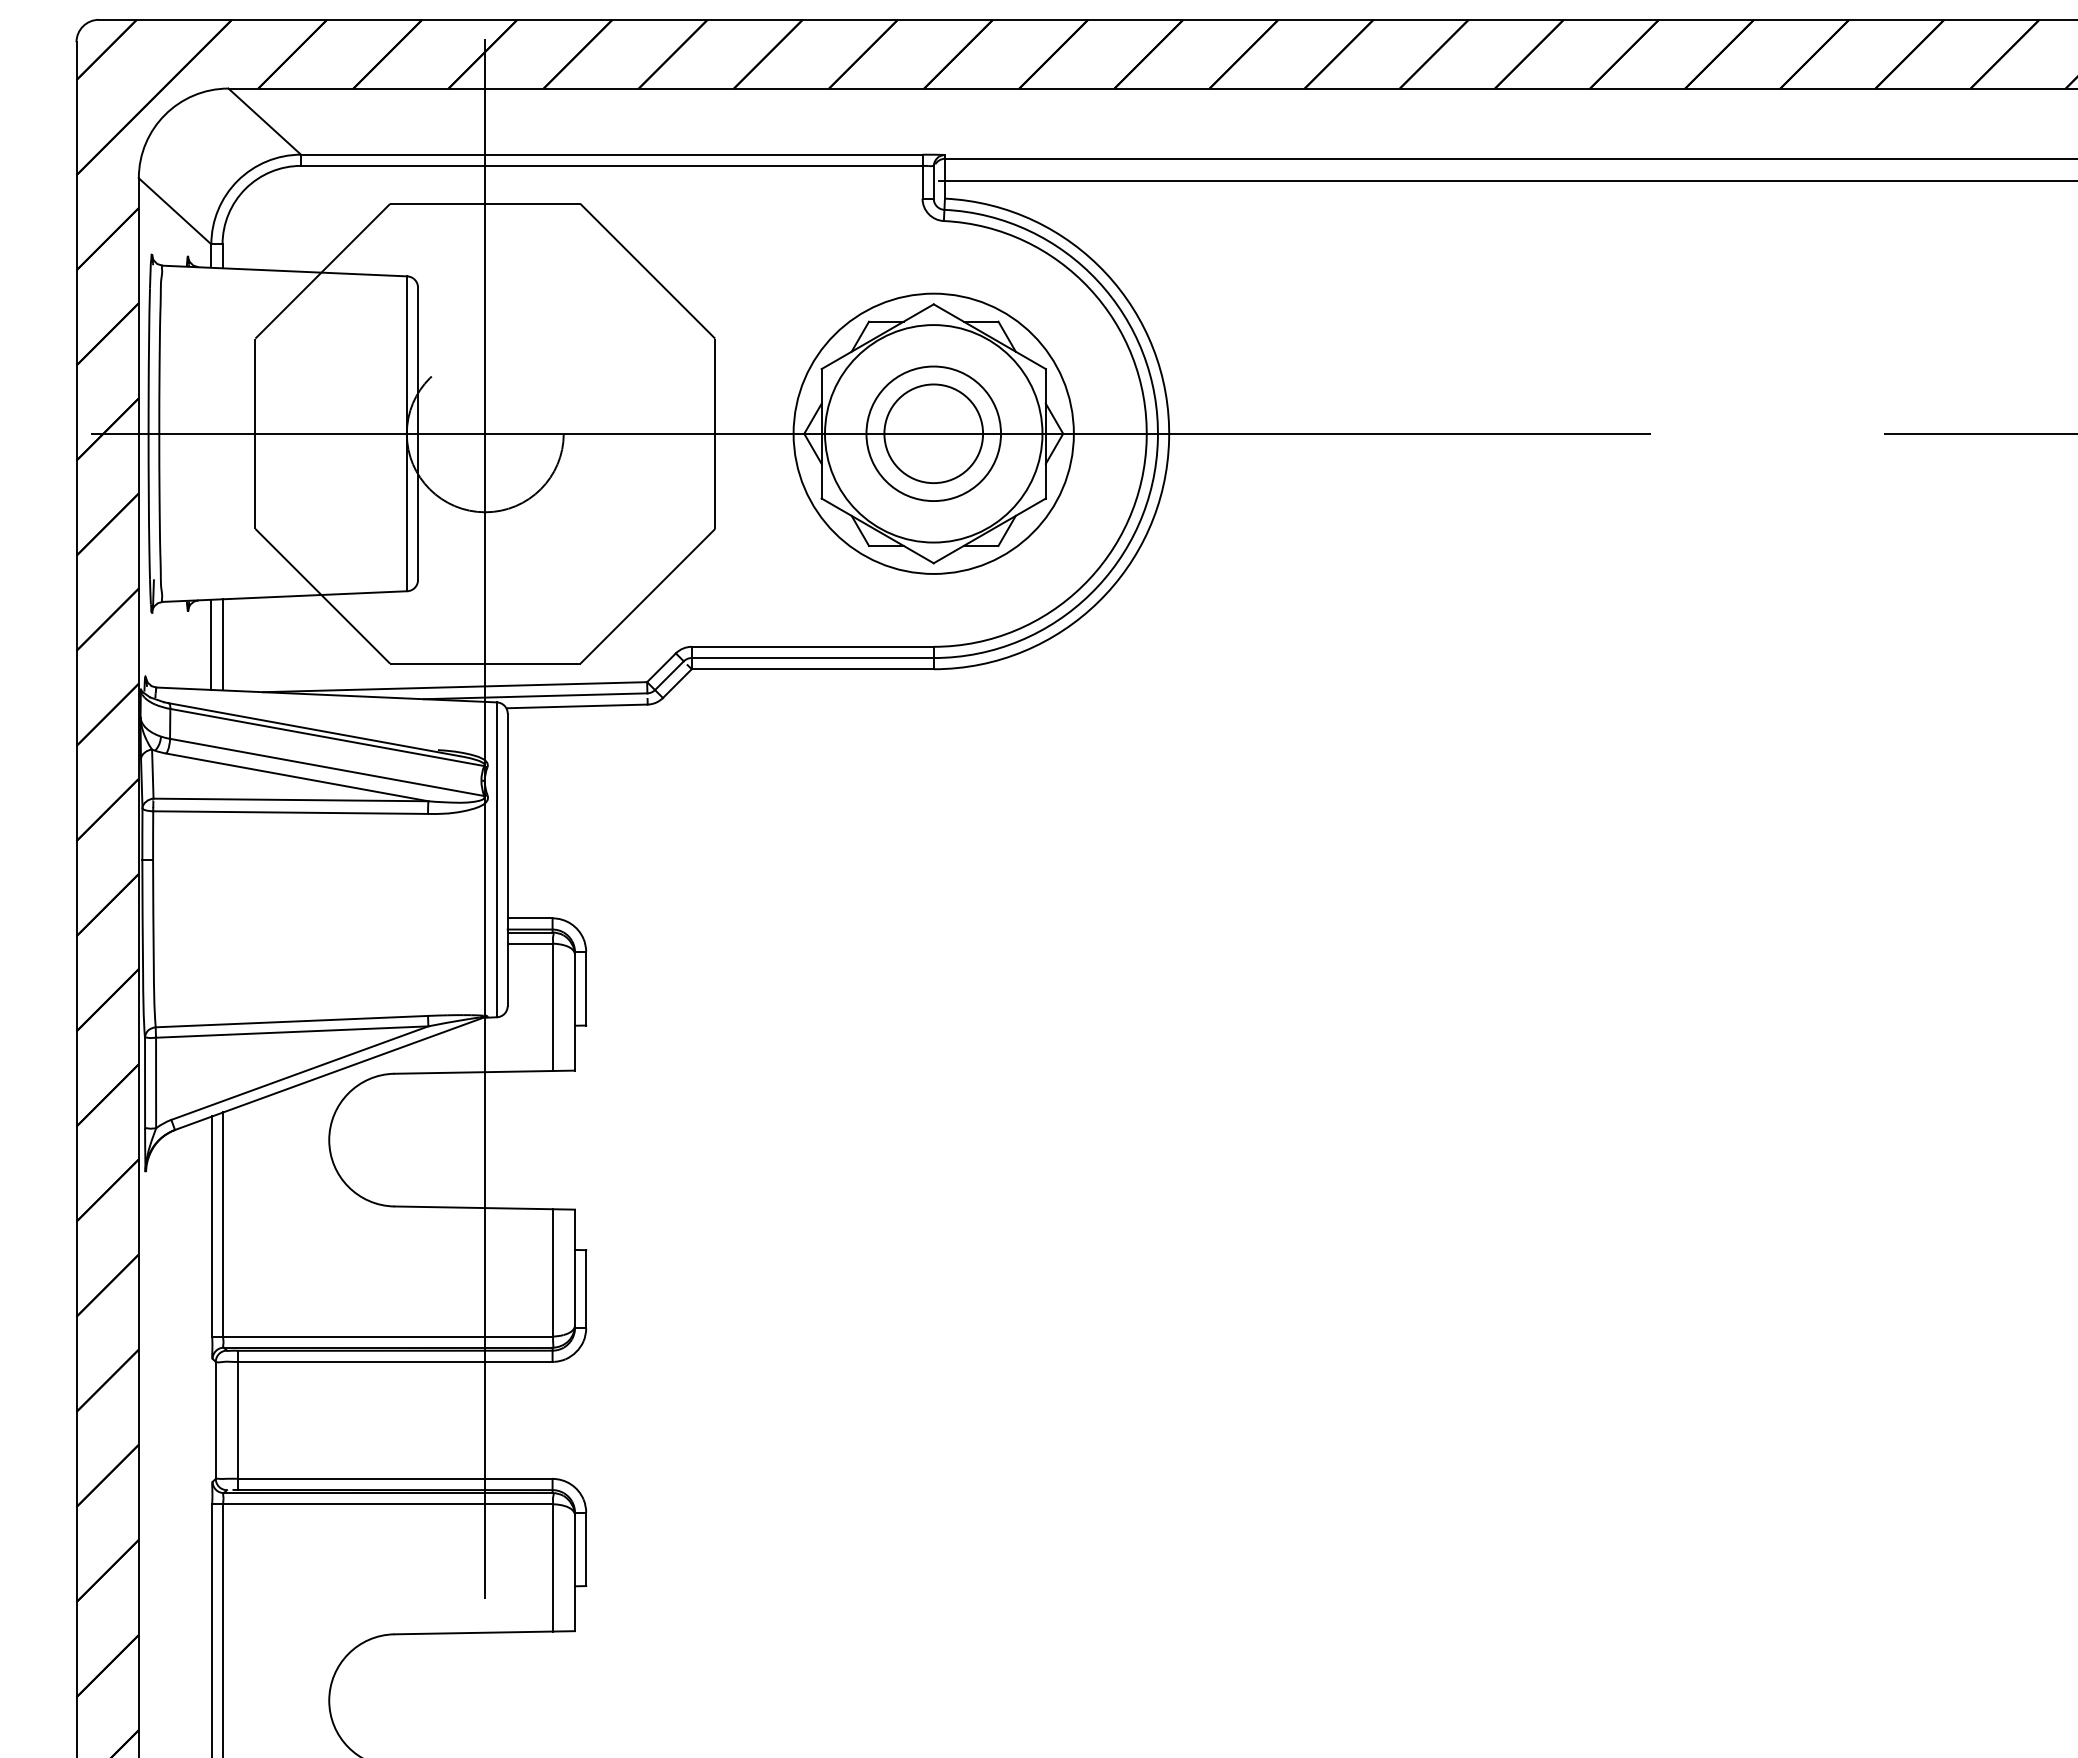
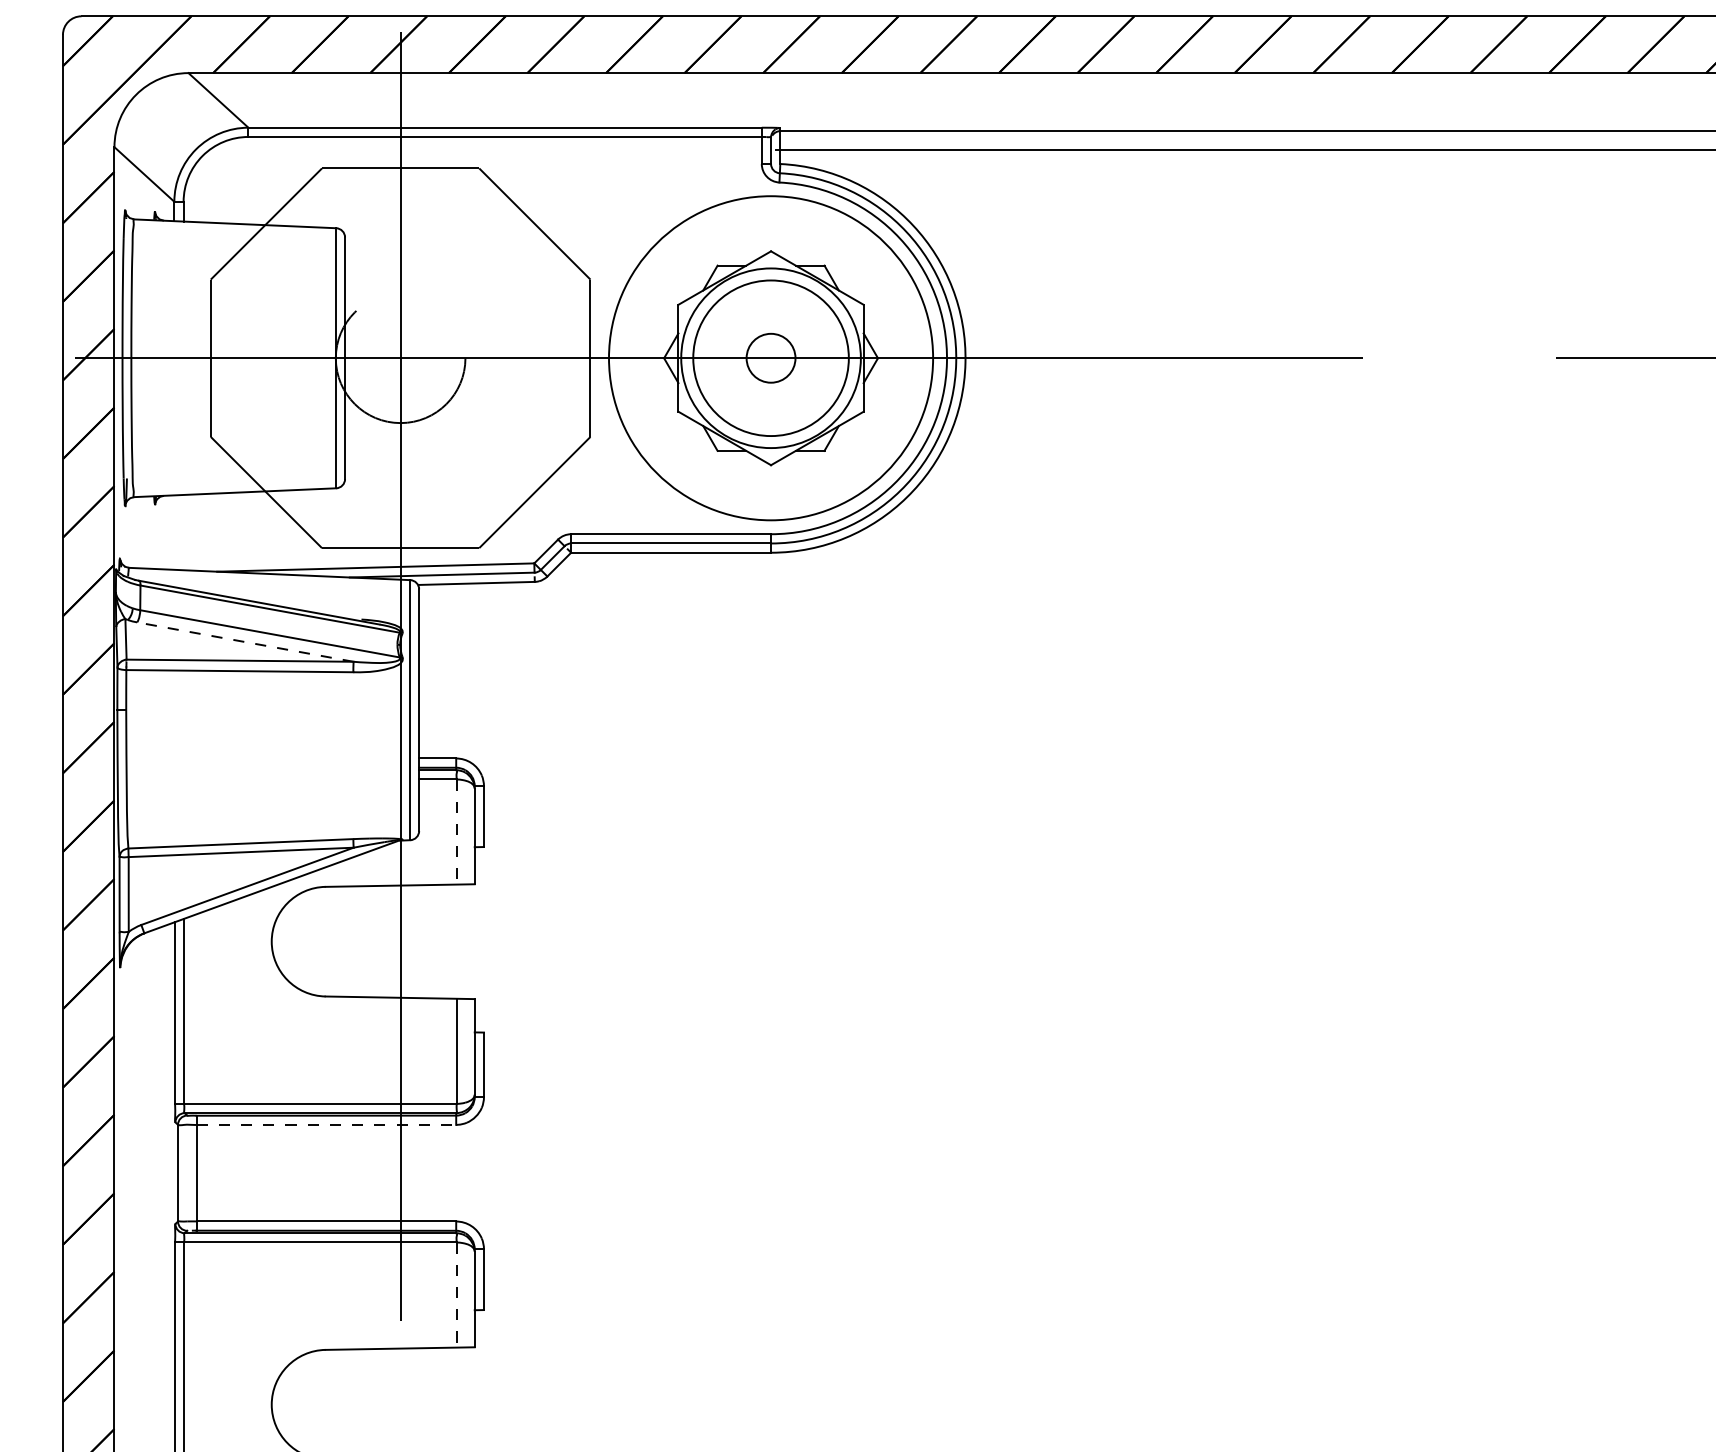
circle: (933, 433) -> (770, 358), size x0.6
circle: (933, 433) -> (770, 358), size x1.4
circle: (933, 433) -> (770, 358), size x1.4
line: (211, 644) -> (174, 532), removed
line: (222, 644) -> (183, 532), removed
line: (296, 777) -> (244, 642), solid -> dashed
line: (553, 1007) -> (456, 832), solid -> dashed
line: (395, 1361) -> (326, 1124), solid -> dashed
line: (553, 1567) -> (456, 1294), solid -> dashed

